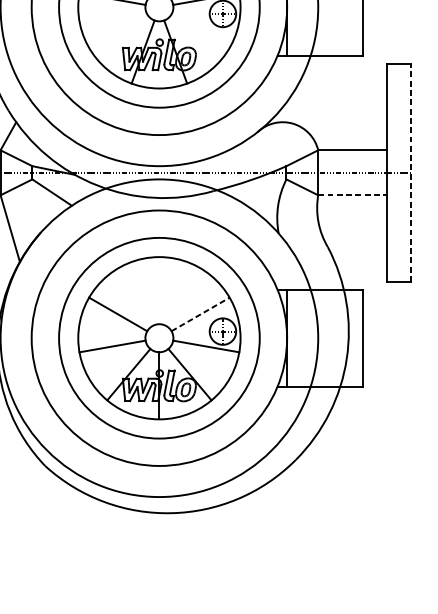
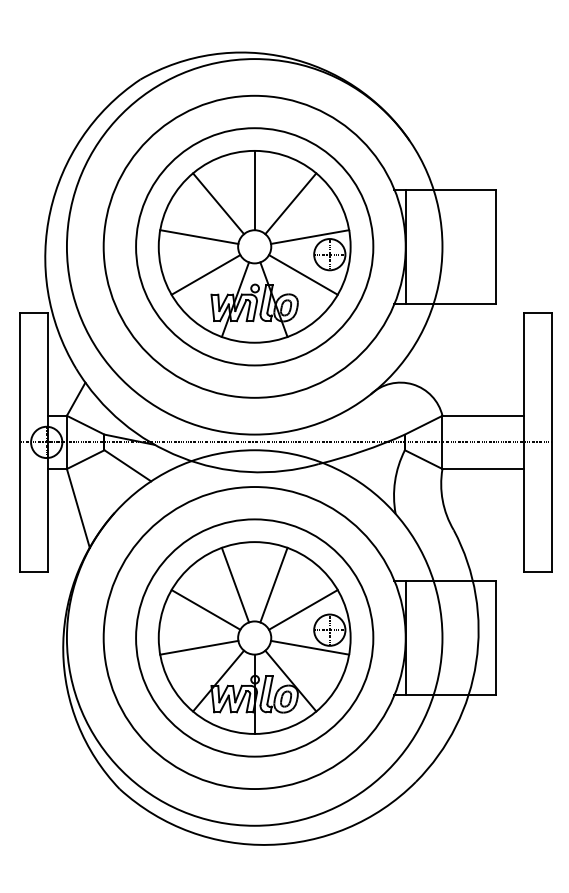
line: (117, 30) -> (205, 274), added
line: (200, 30) -> (303, 274), added
line: (411, 172) -> (552, 441), dashed -> solid
line: (352, 195) -> (483, 469), dashed -> solid
line: (143, 292) -> (235, 584), added
line: (175, 292) -> (273, 584), added
line: (200, 314) -> (303, 609), dashed -> solid

